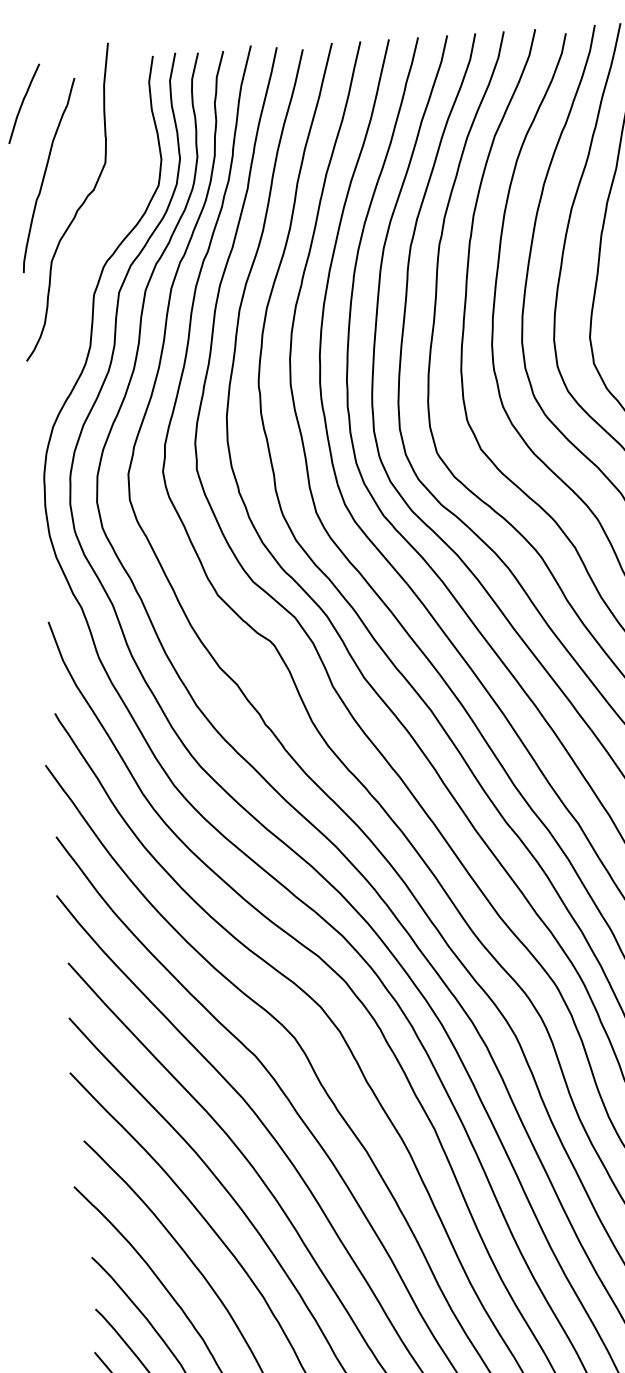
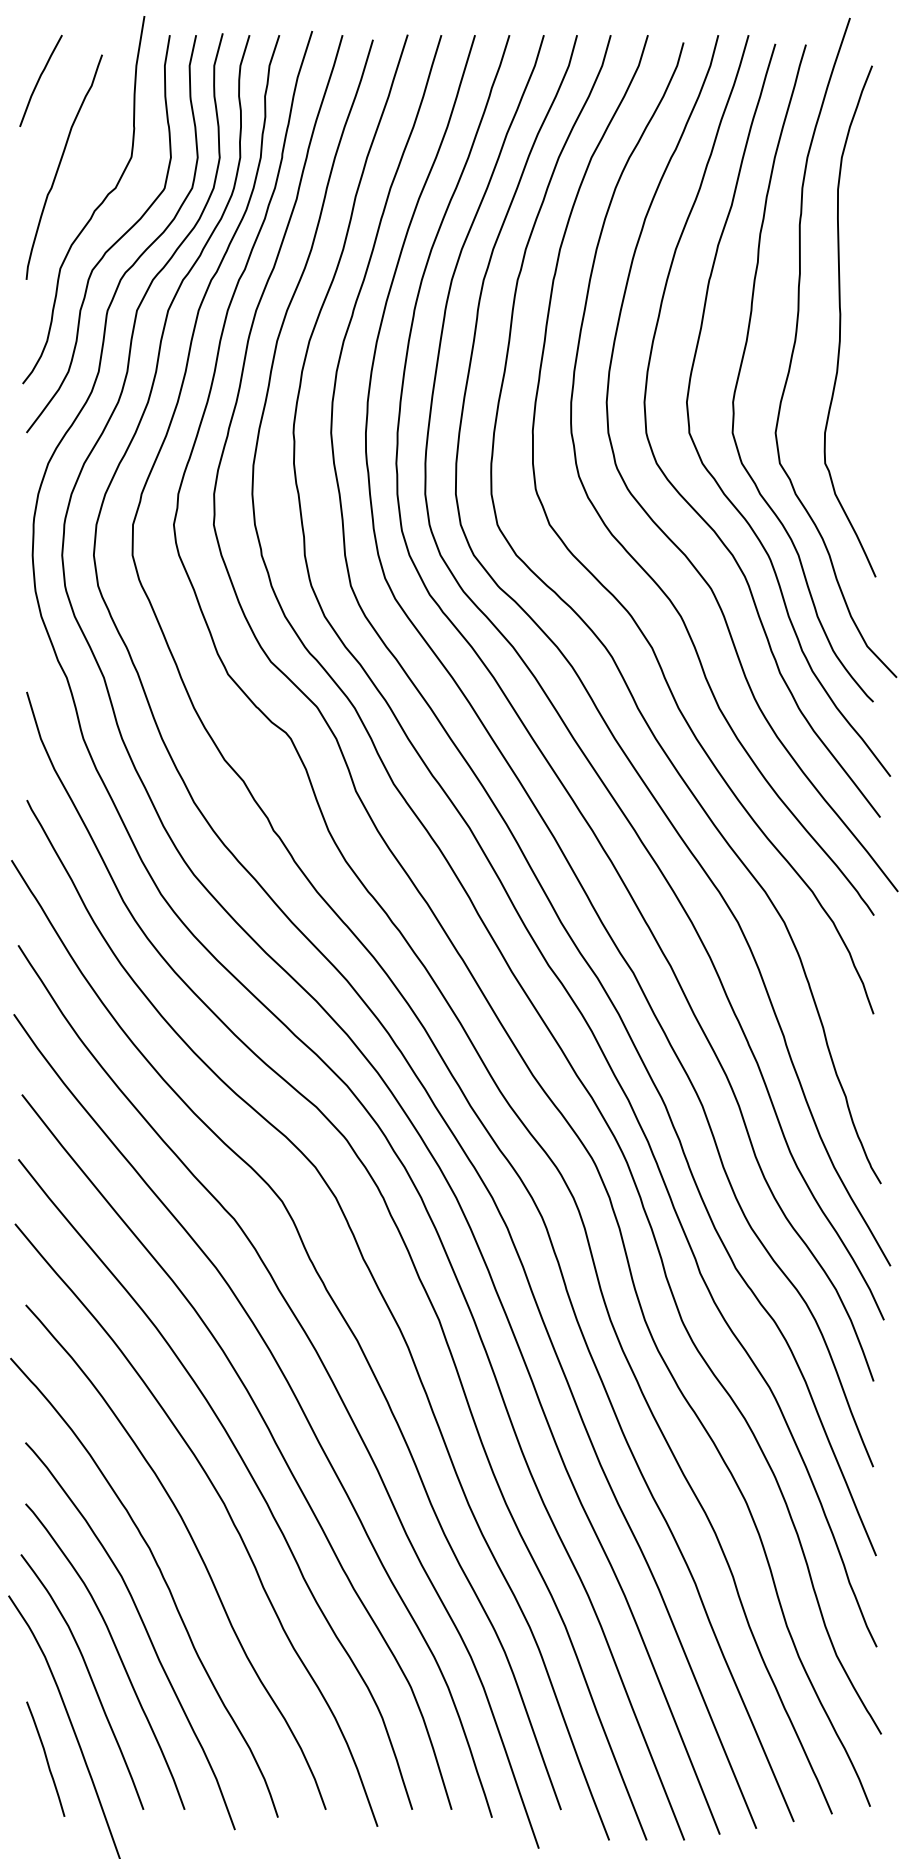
curve: (92, 239) -> (110, 246), added

